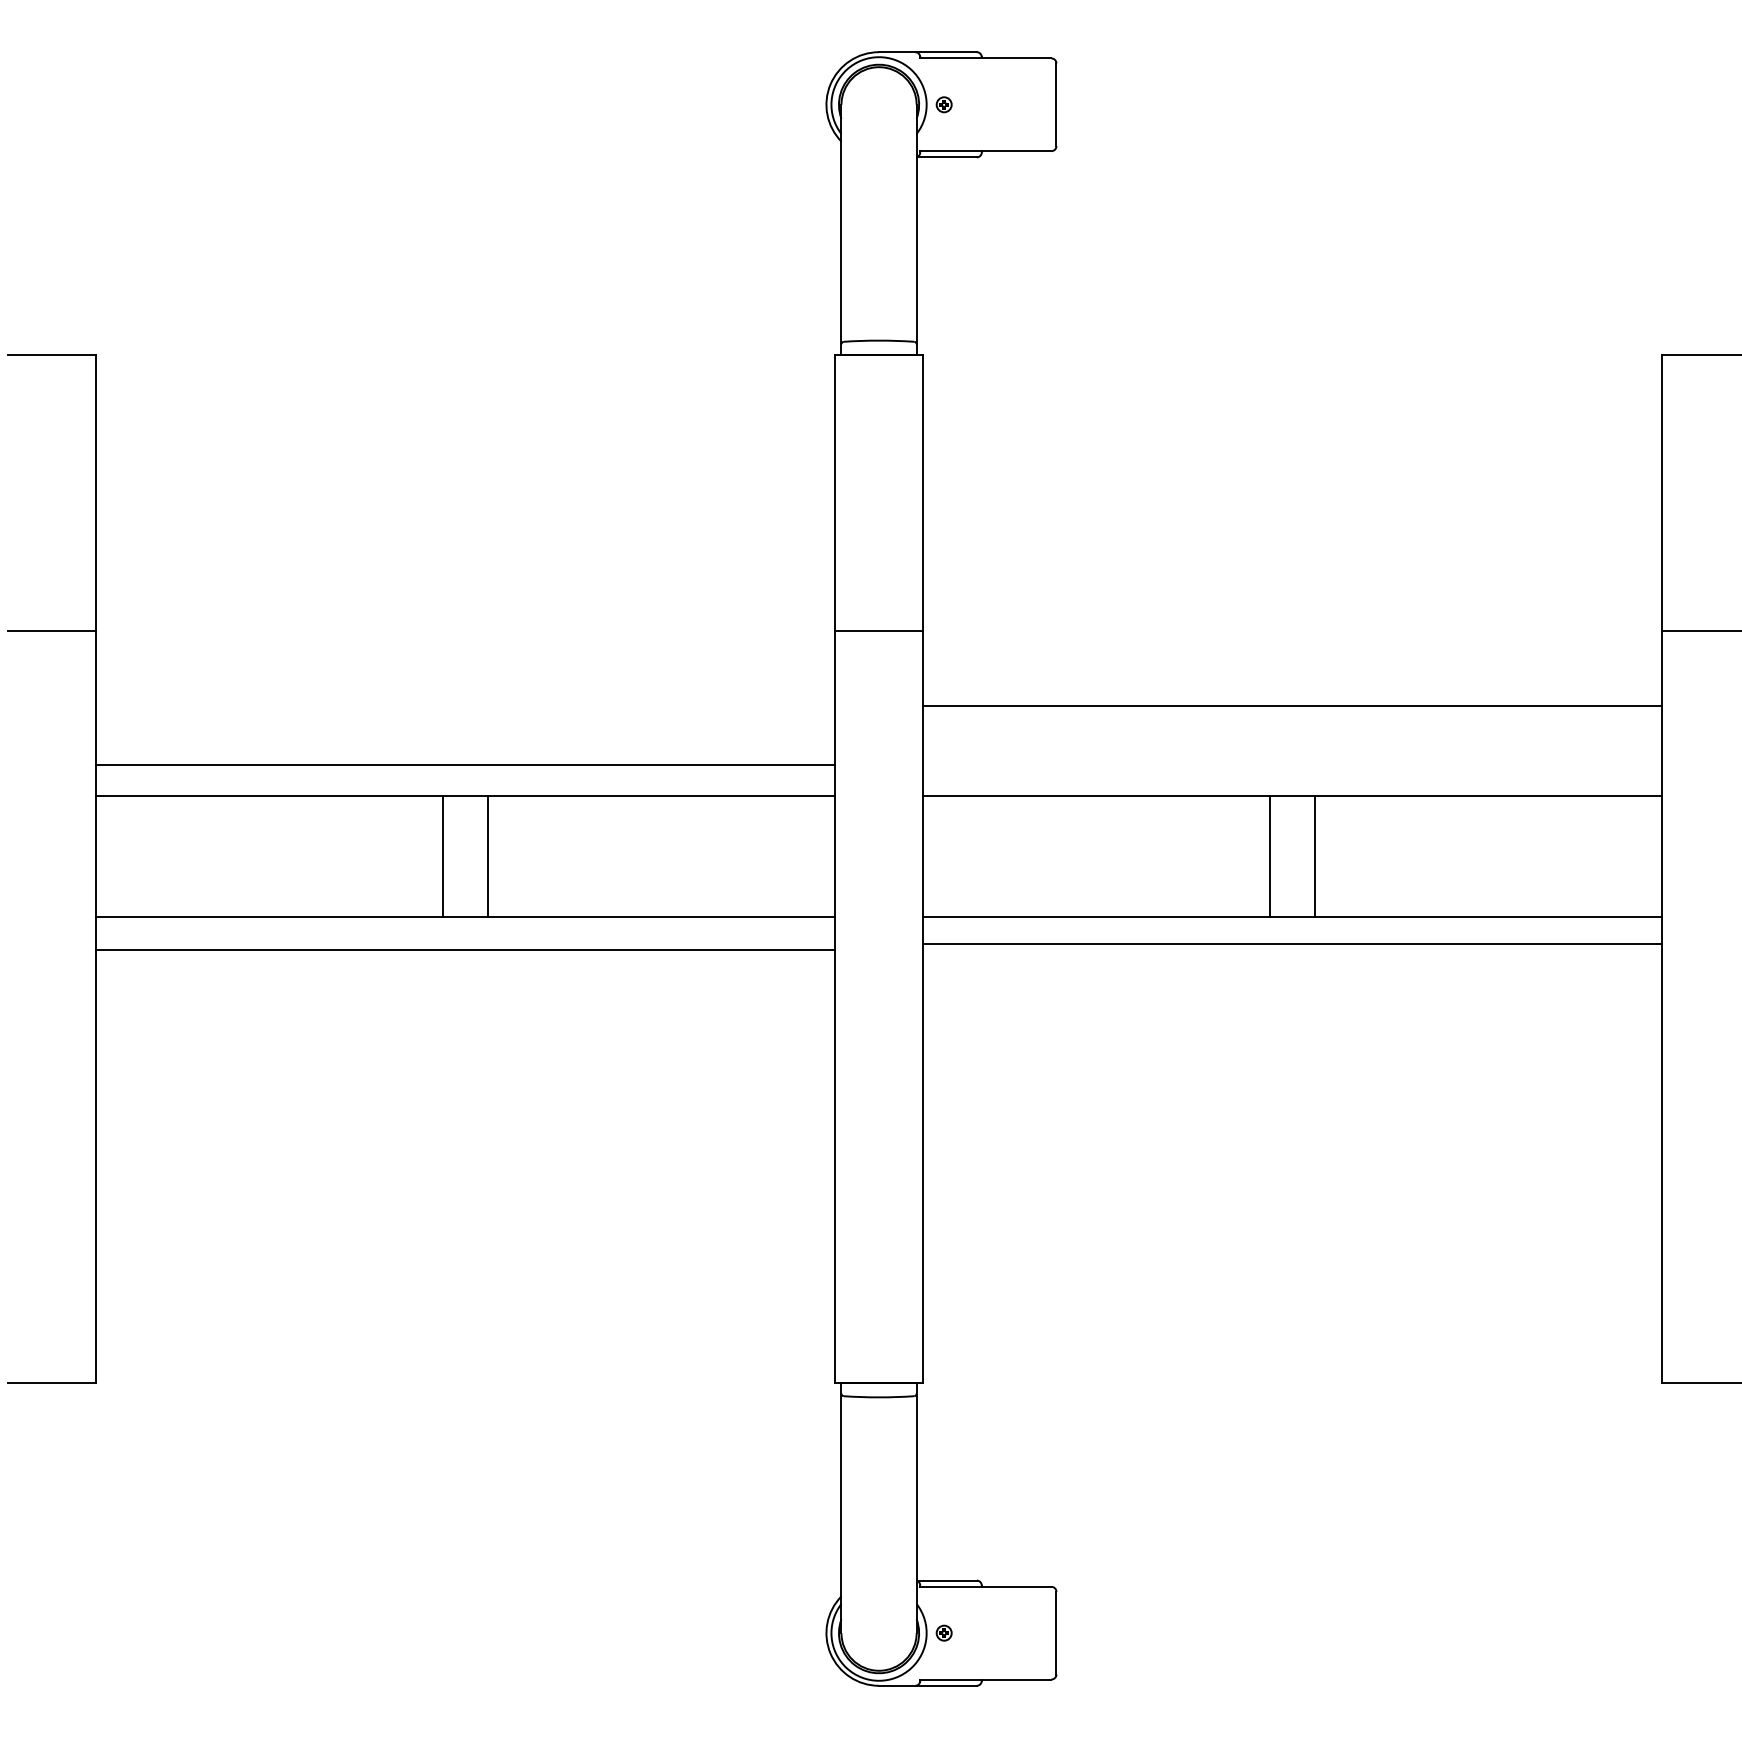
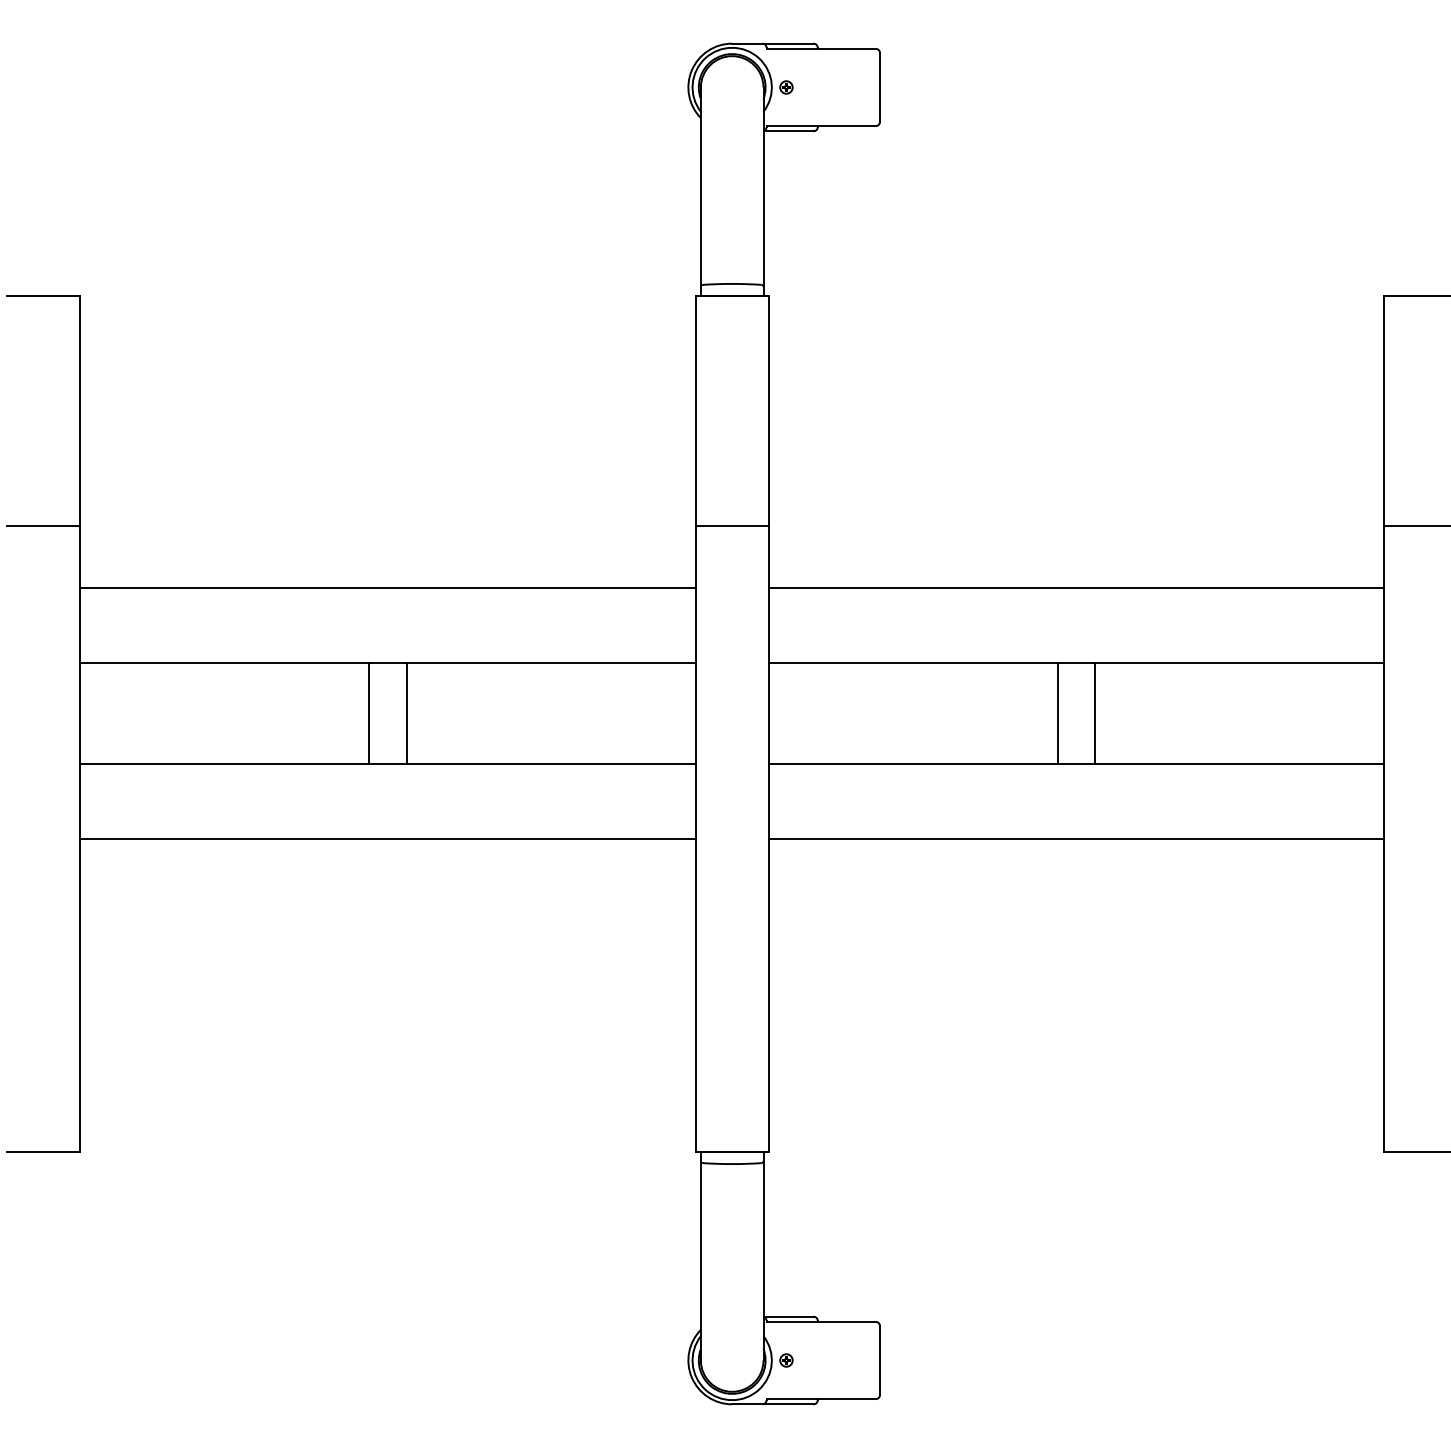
line: (465, 765) -> (387, 588), moved
line: (1292, 944) -> (1076, 838), moved
line: (465, 950) -> (387, 838), moved

